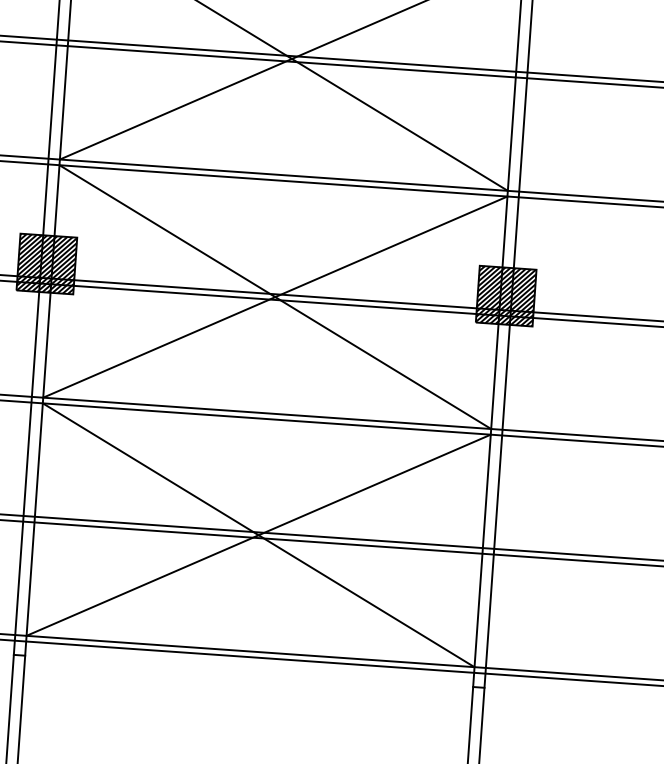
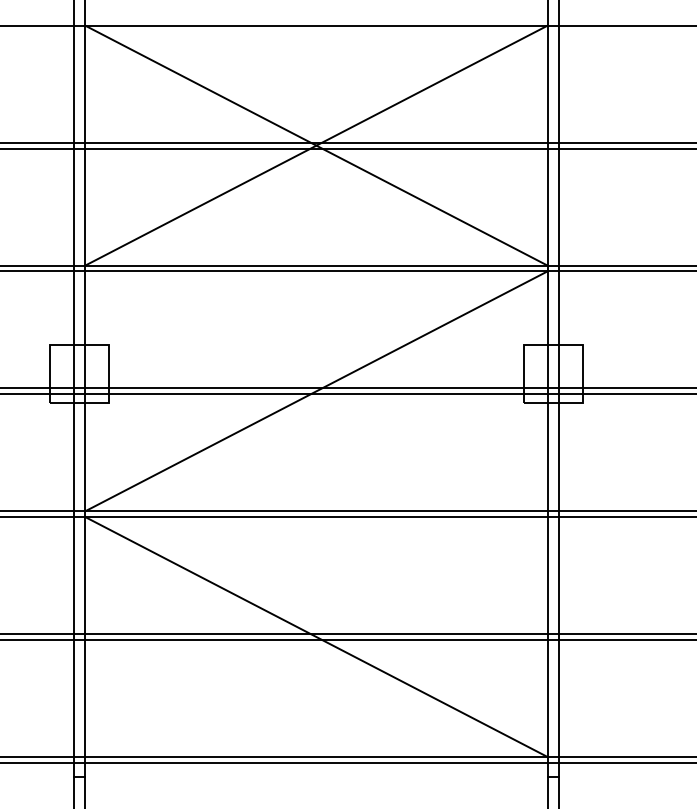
hatch: (46, 263) -> (79, 373), removed
hatch: (506, 295) -> (553, 373), removed
line: (275, 297) -> (316, 391), removed
line: (258, 534) -> (316, 636), removed

